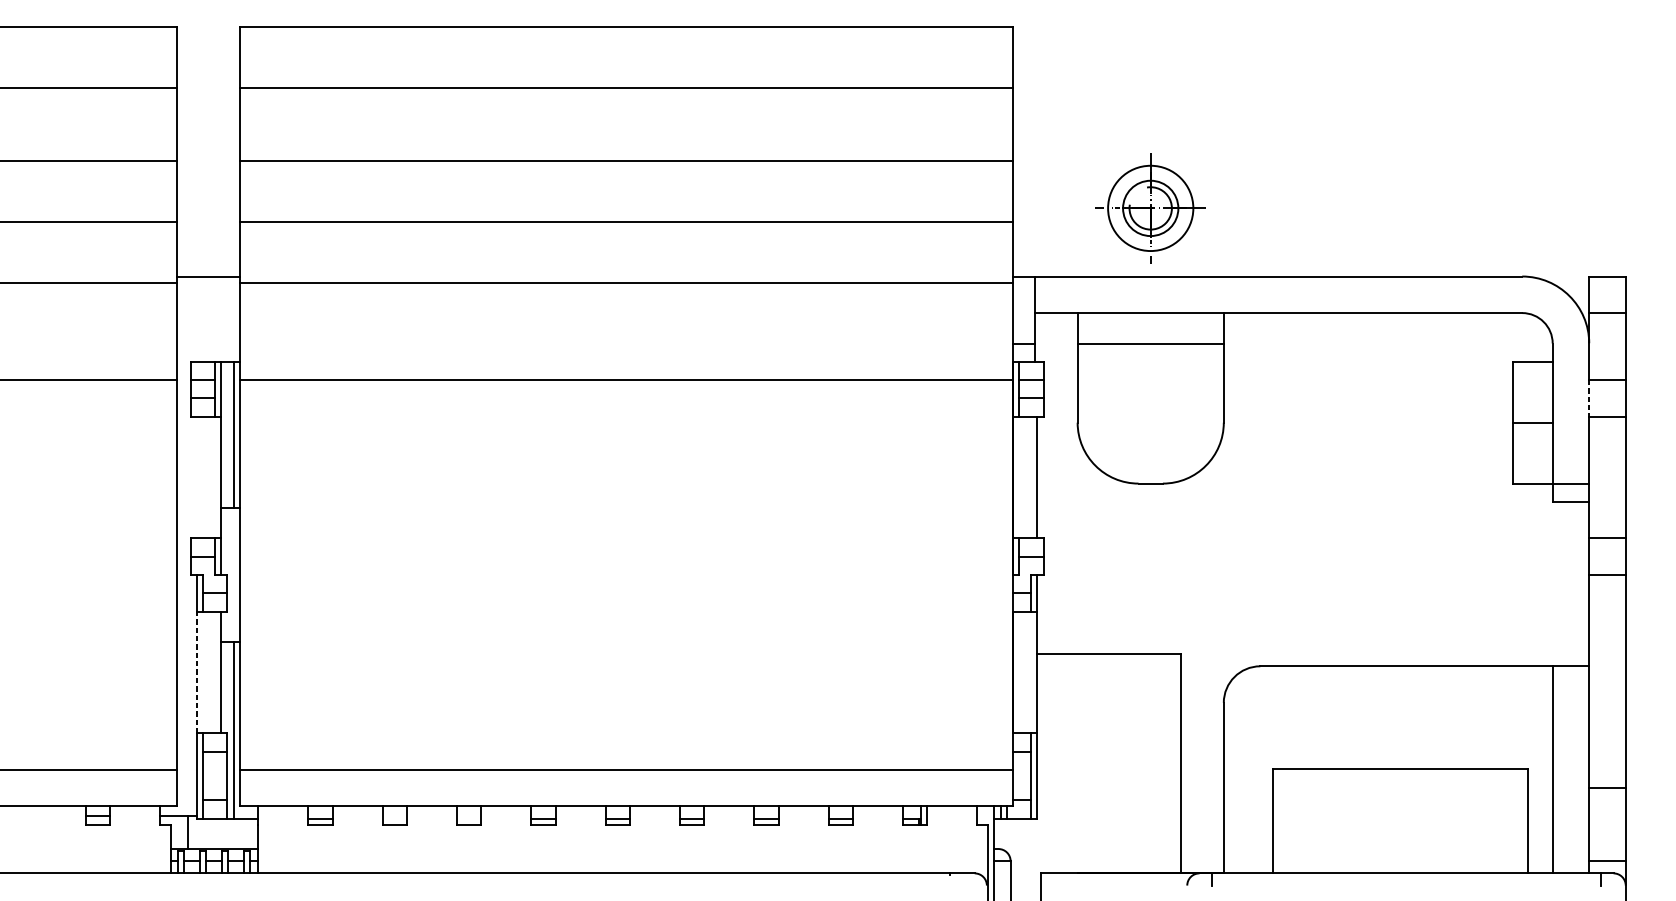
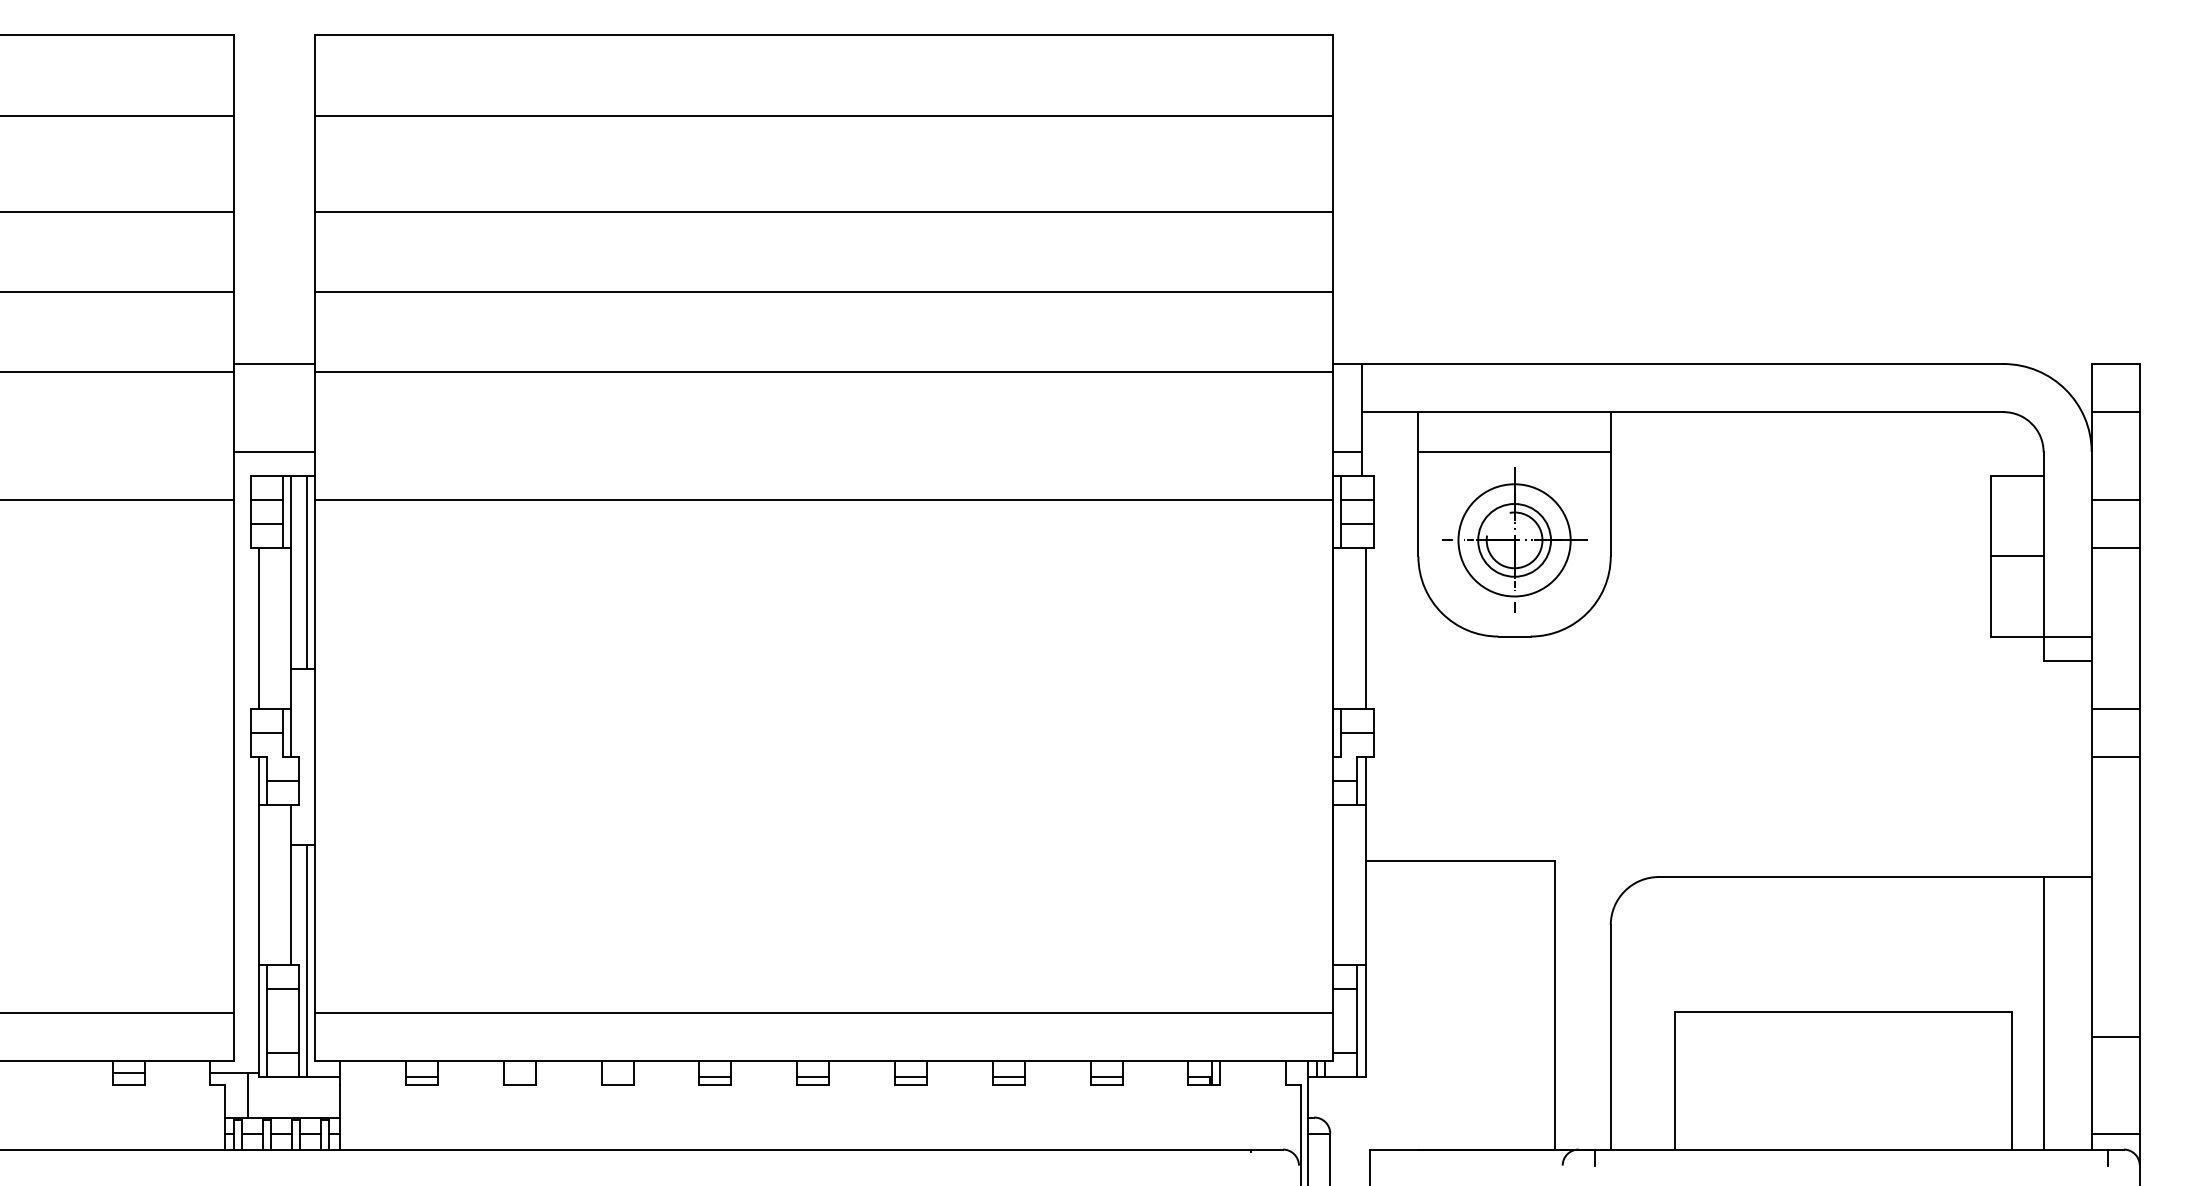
part: (1150, 207) -> (1514, 539), moved
line: (208, 343) -> (274, 452), added
line: (1589, 398) -> (2091, 524), dashed -> solid
line: (197, 477) -> (259, 628), added
line: (197, 671) -> (259, 884), dashed -> solid

